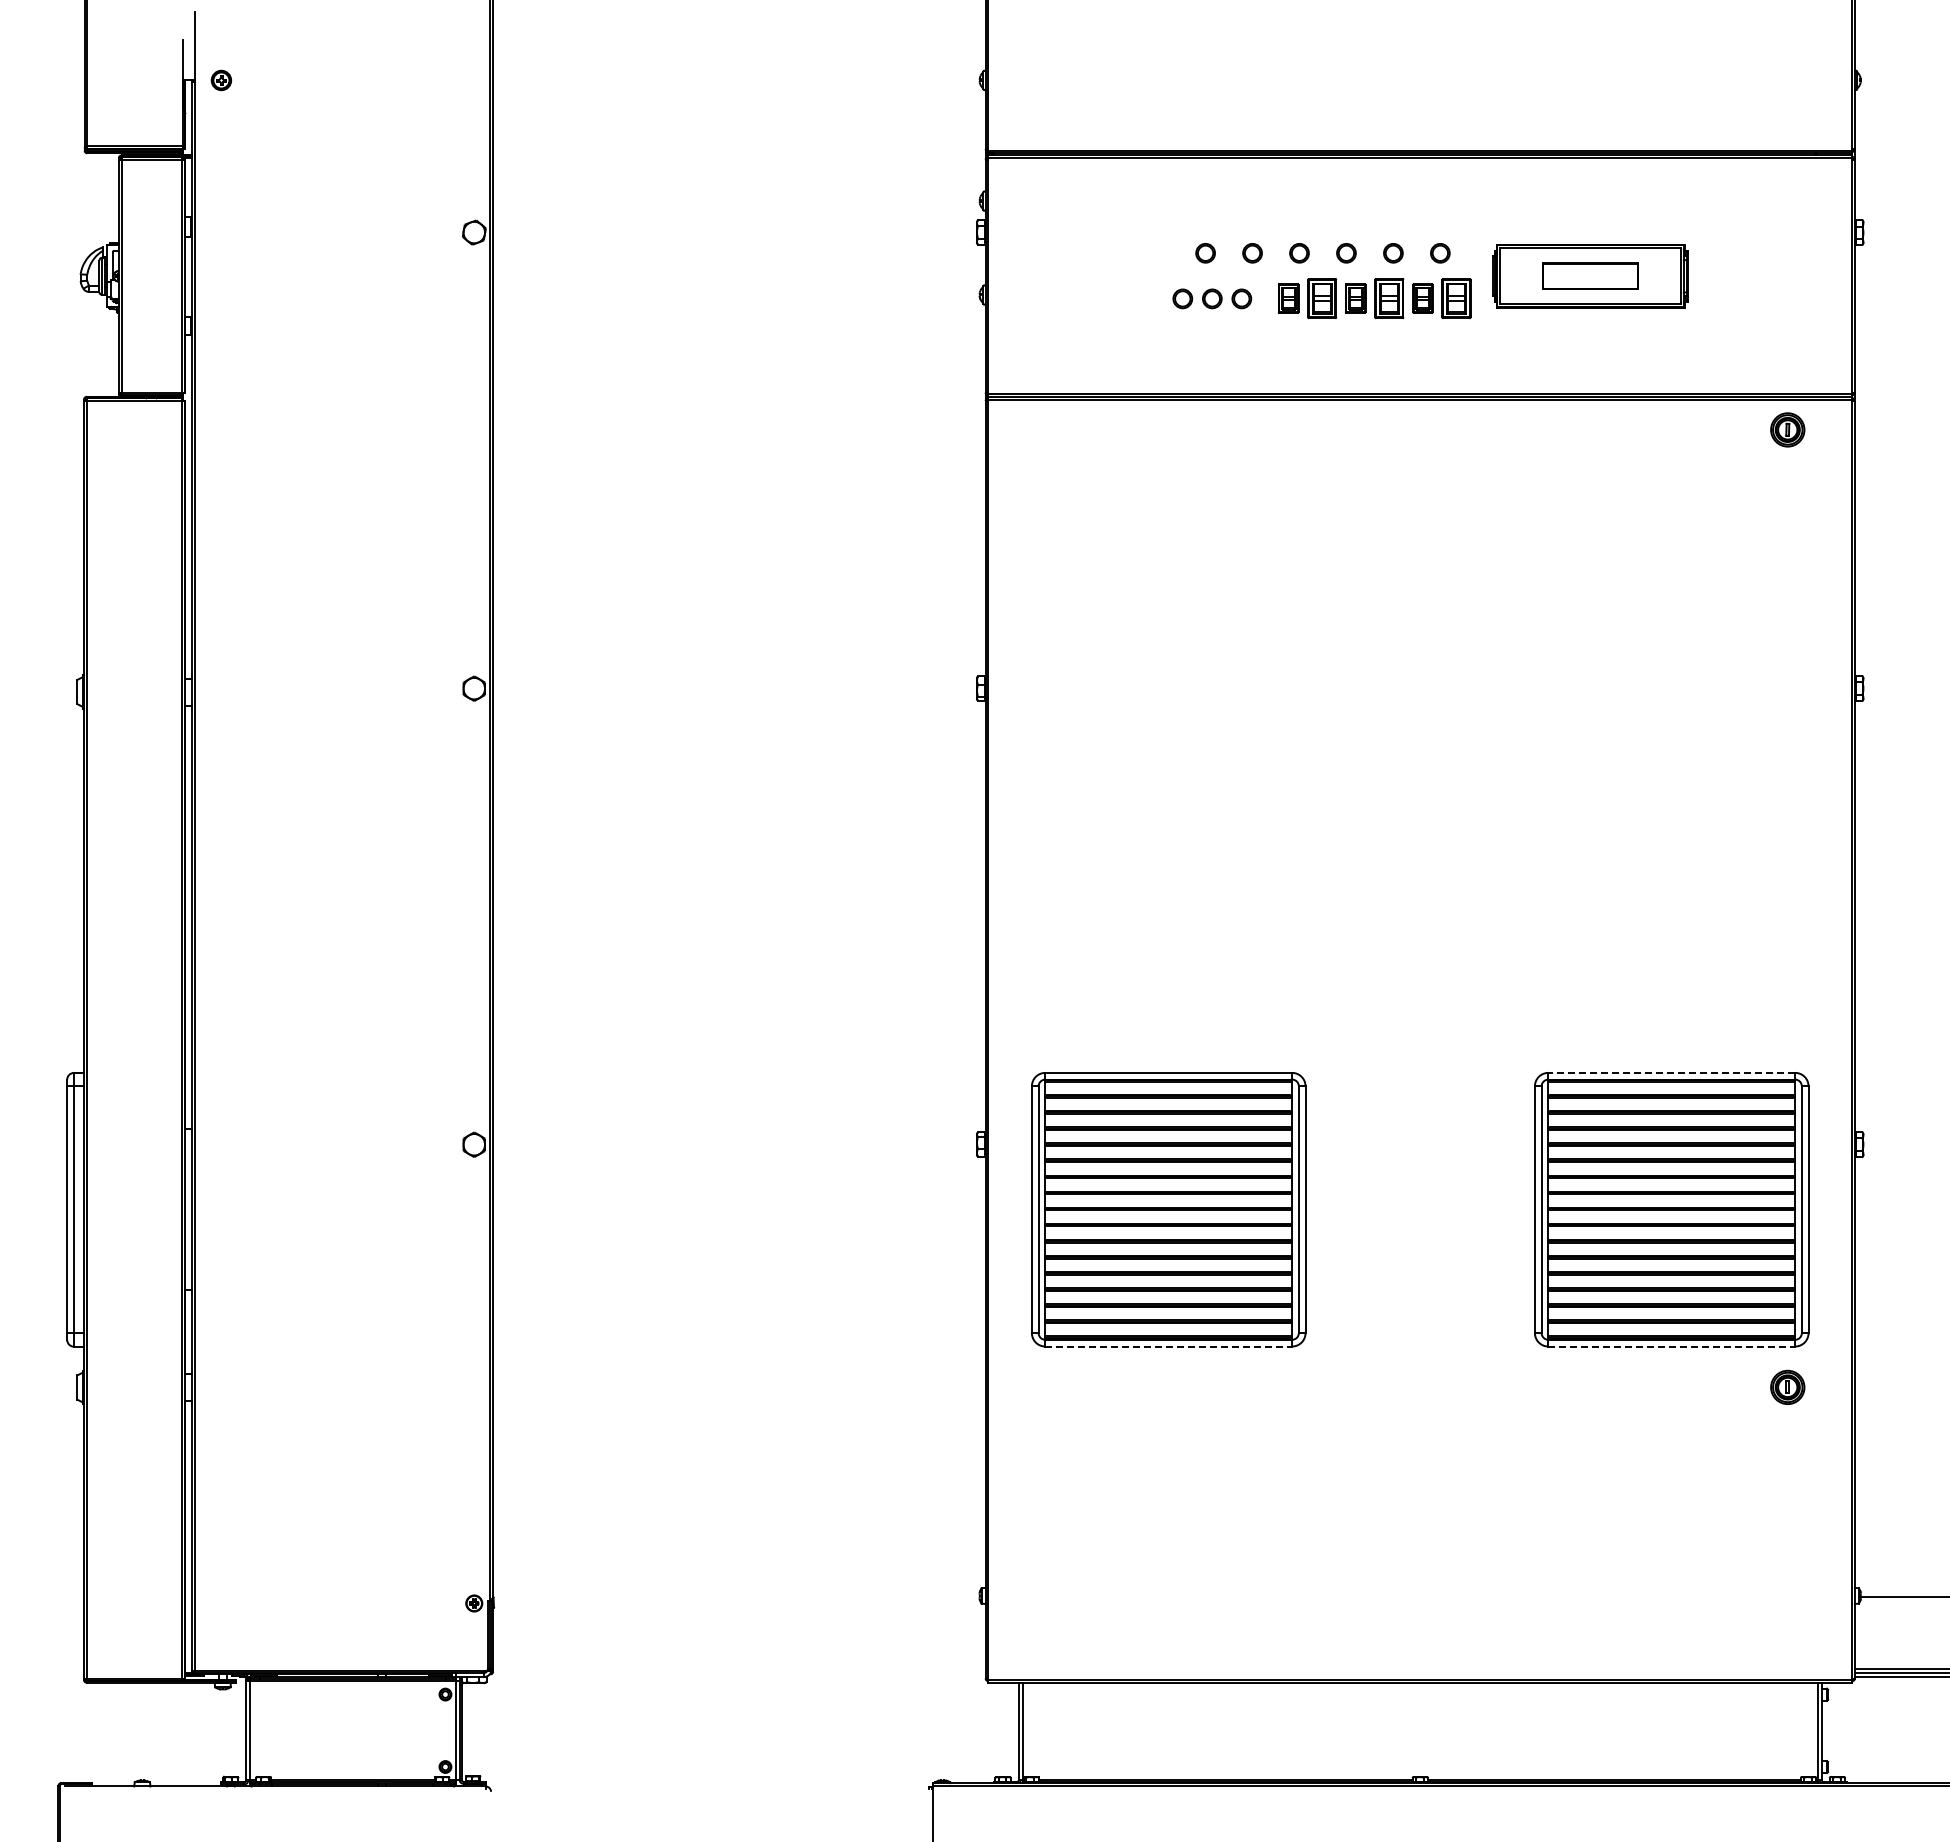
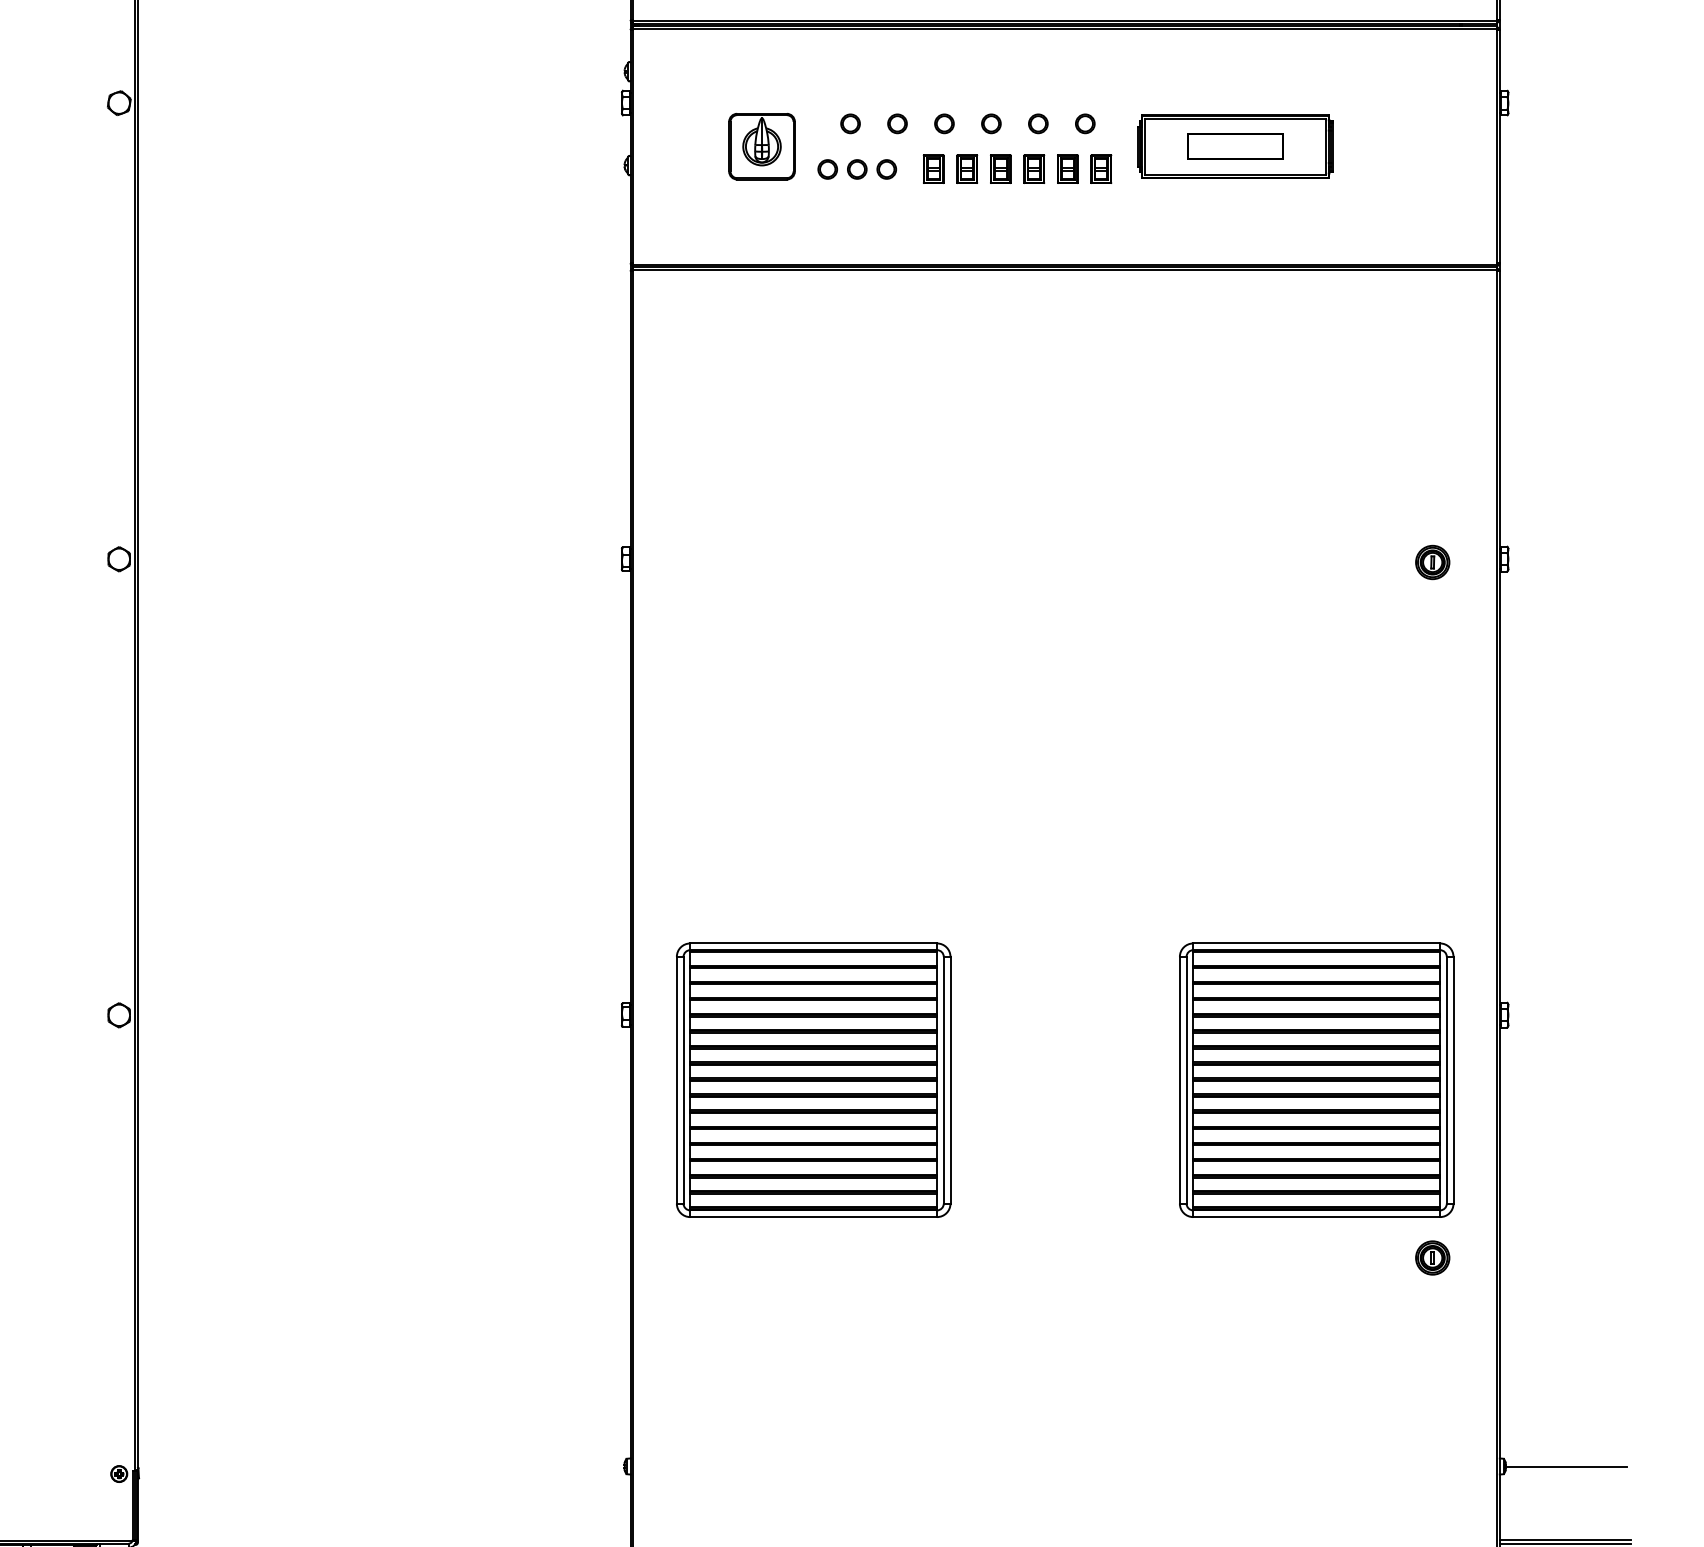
part: (1116, 275) -> (761, 146), added
part: (1322, 298) -> (967, 169), size x0.71
part: (1389, 298) -> (1034, 169), size x0.71
part: (1456, 298) -> (1101, 169), size x0.71
part: (1787, 429) -> (1432, 562), moved
line: (1671, 1072) -> (1316, 943), dashed -> solid
line: (1169, 1346) -> (814, 1217), dashed -> solid
line: (1672, 1346) -> (1317, 1217), dashed -> solid

